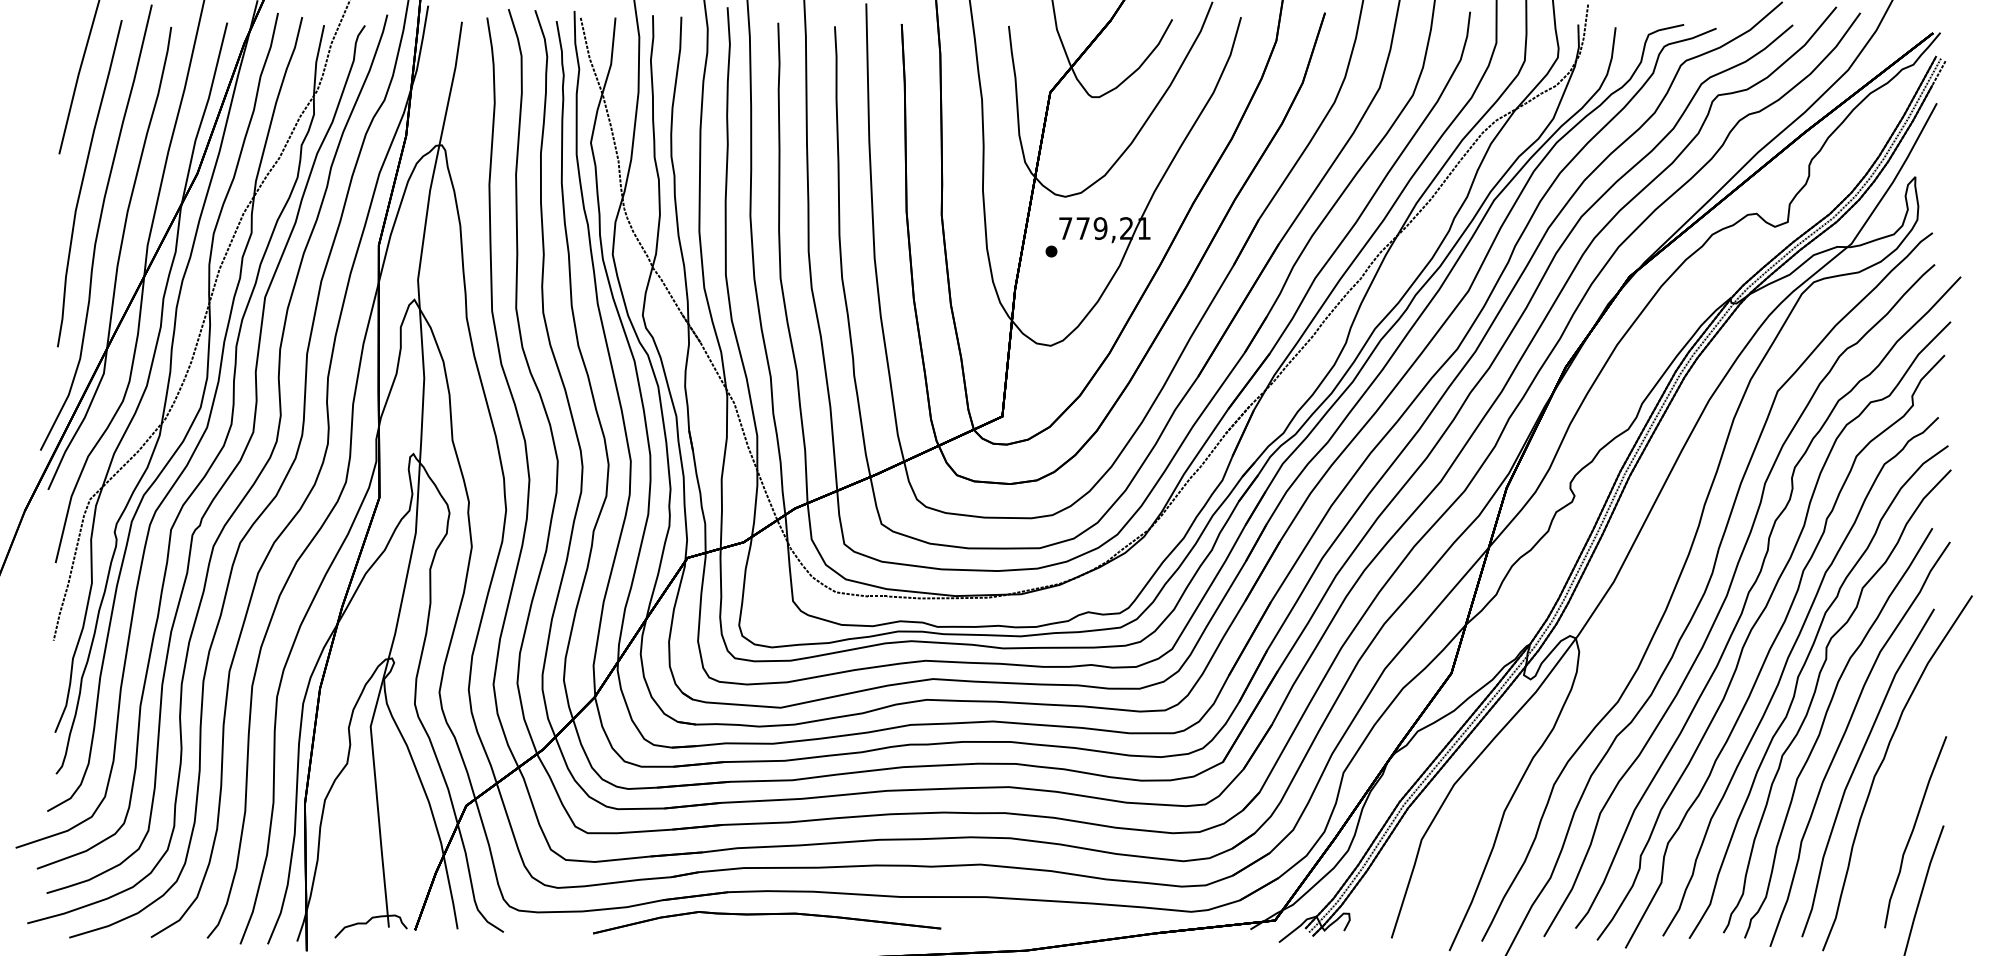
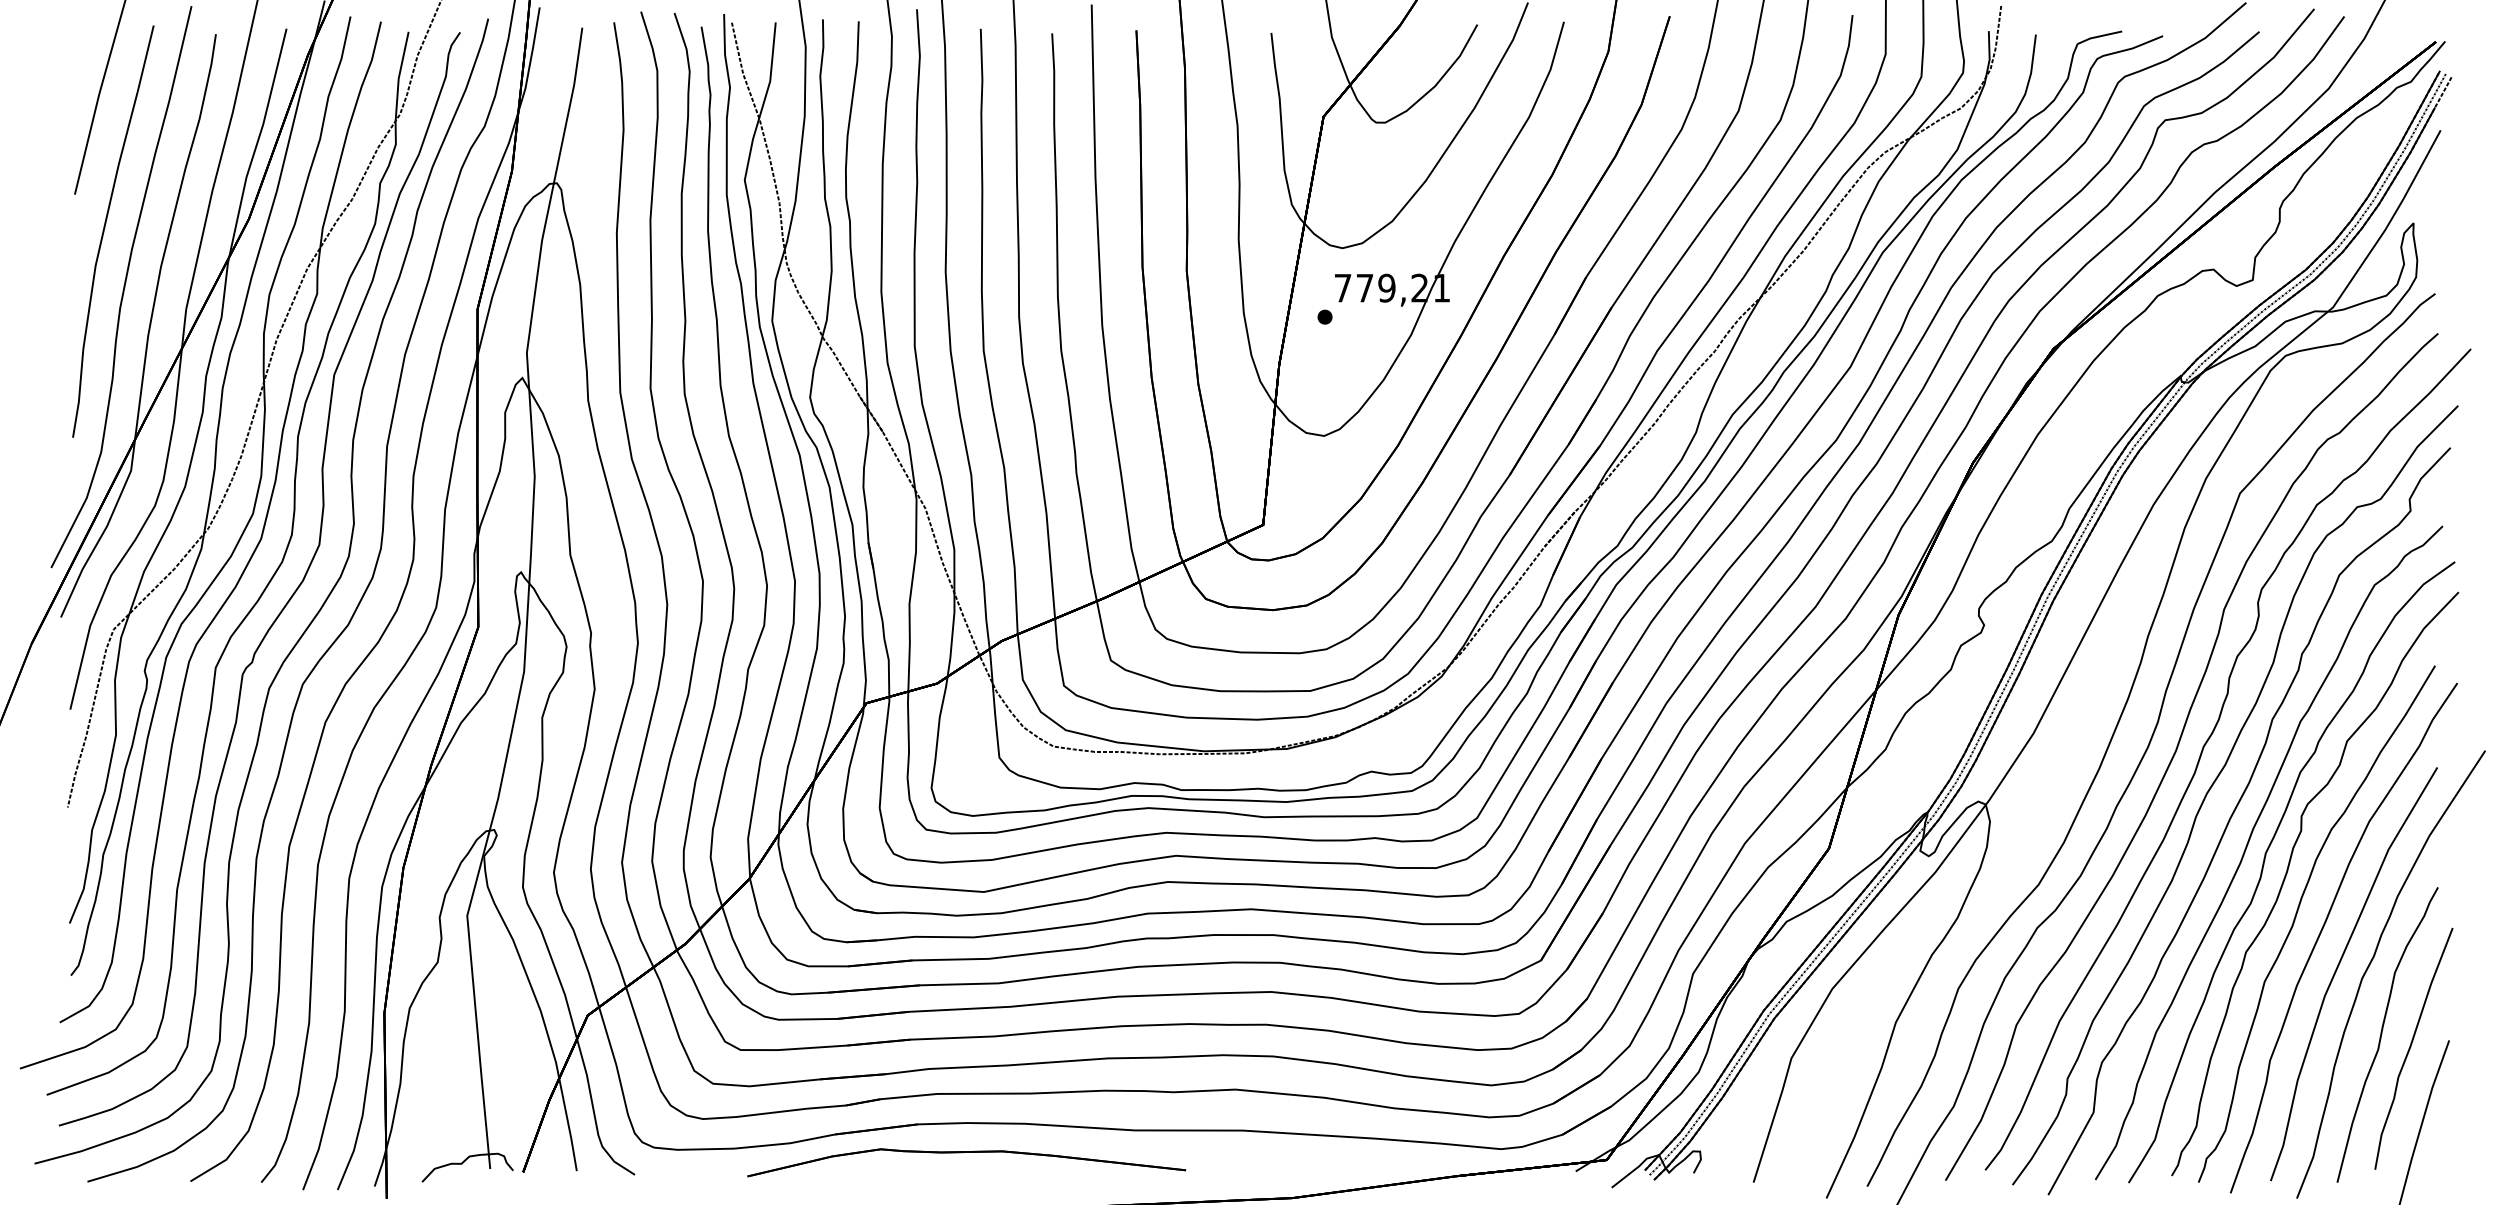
curve: (1891, 818) -> (2383, 1031), added

